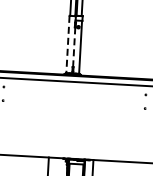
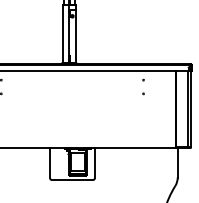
line: (67, 44) -> (62, 34), dashed -> solid
line: (74, 47) -> (69, 36), dashed -> solid

